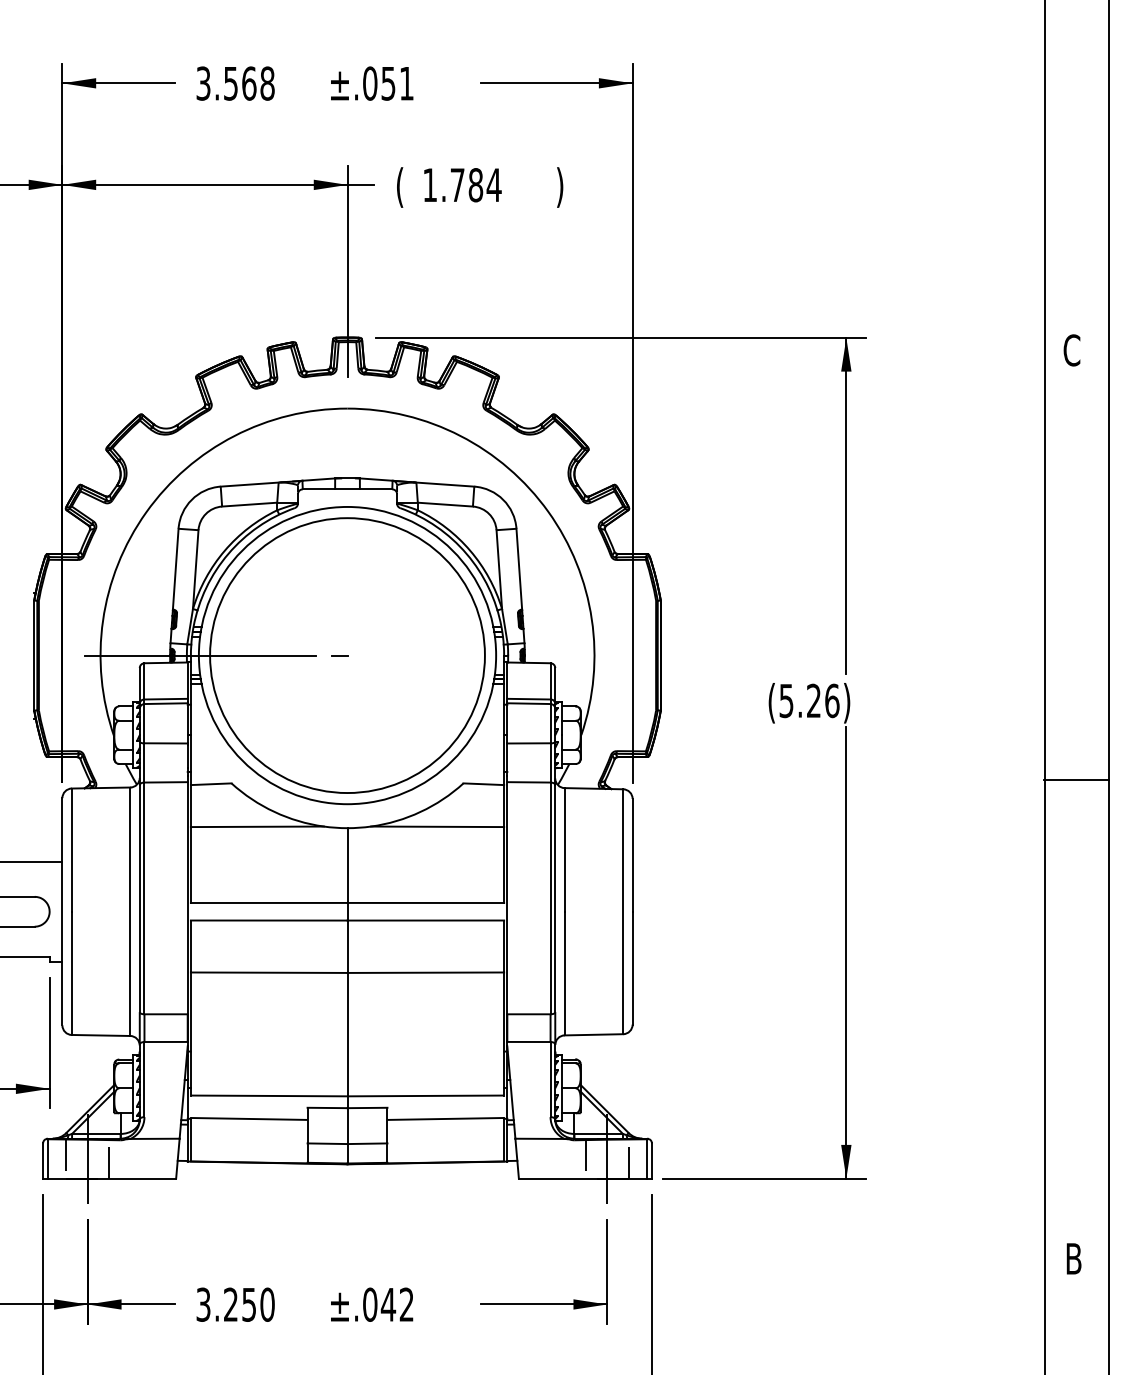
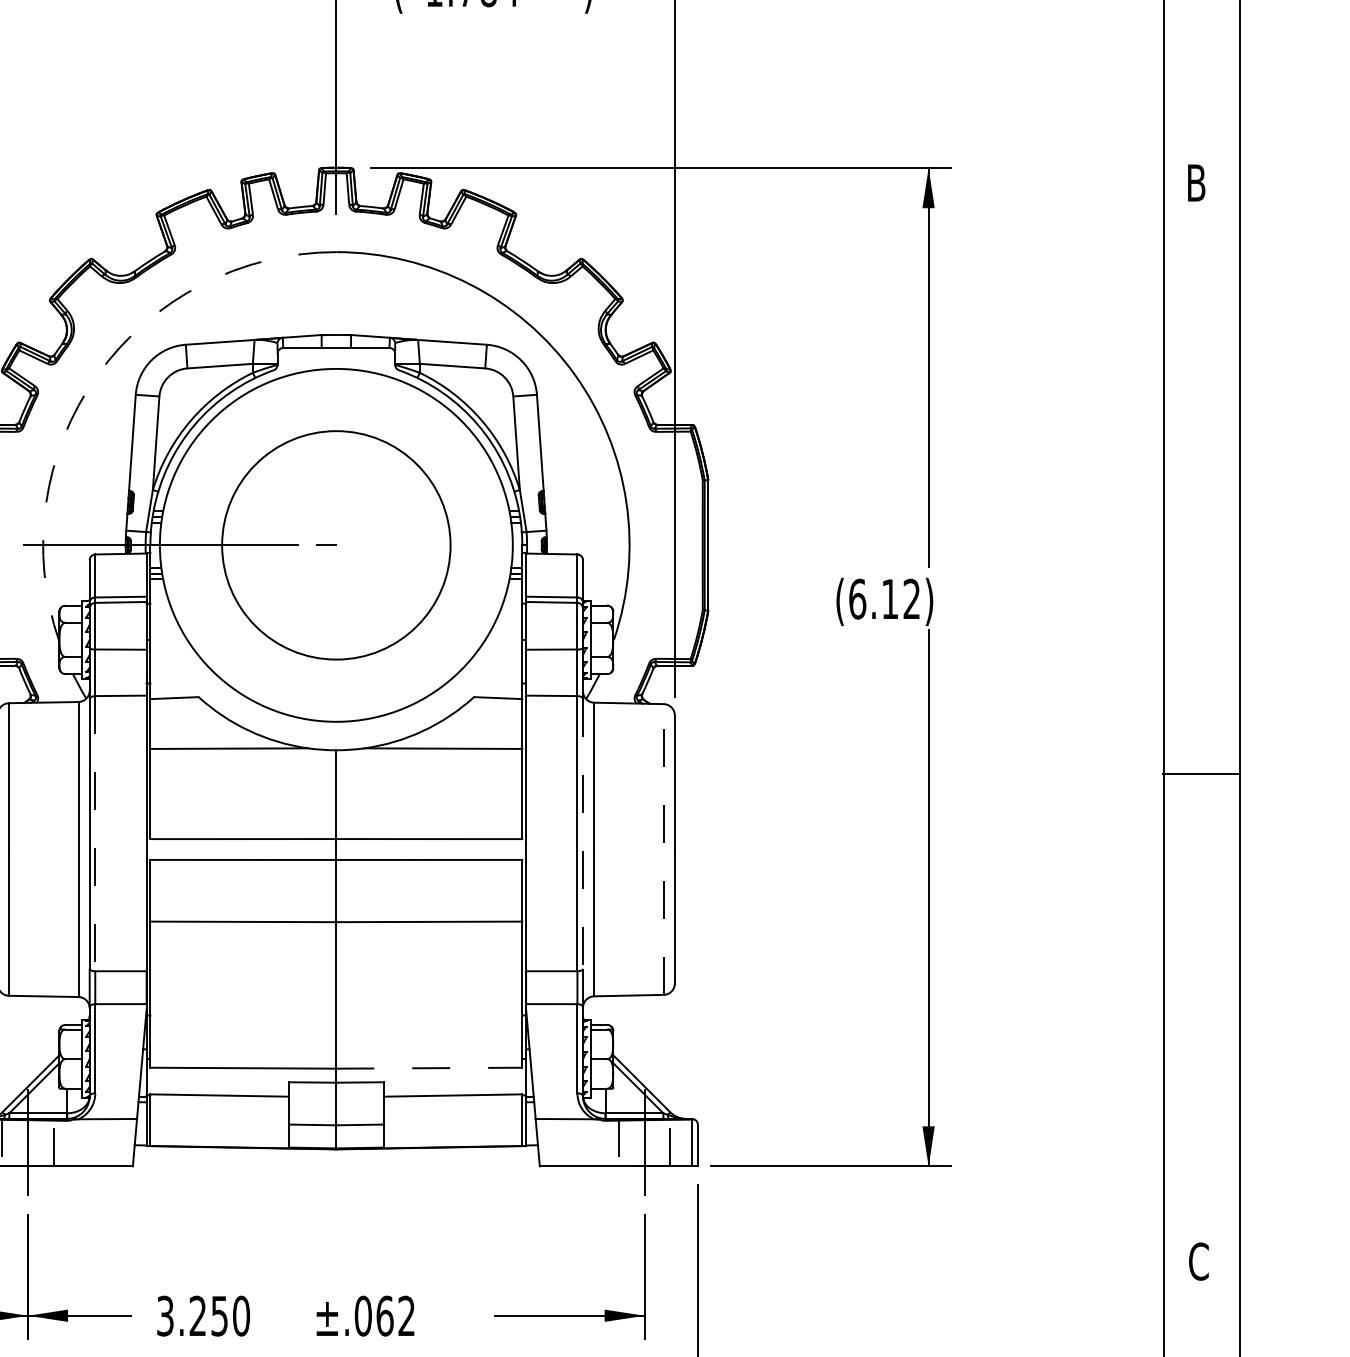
text: (1071, 350) -> (1195, 183), C -> B
arc: (146, 512) -> (97, 375), solid -> dashed
circle: (347, 655) -> (336, 545), size x0.7
text: (809, 700) -> (884, 598), (5.26) -> (6.12)
line: (1075, 779) -> (1200, 773), moved
line: (144, 898) -> (95, 833), solid -> dashed
line: (555, 898) -> (583, 833), solid -> dashed
line: (623, 911) -> (664, 849), solid -> dashed
line: (425, 1095) -> (428, 1067), solid -> dashed
text: (1073, 1258) -> (1198, 1261), B -> C
text: (388, 1304) -> (385, 1315), ±.042 -> ±.062

